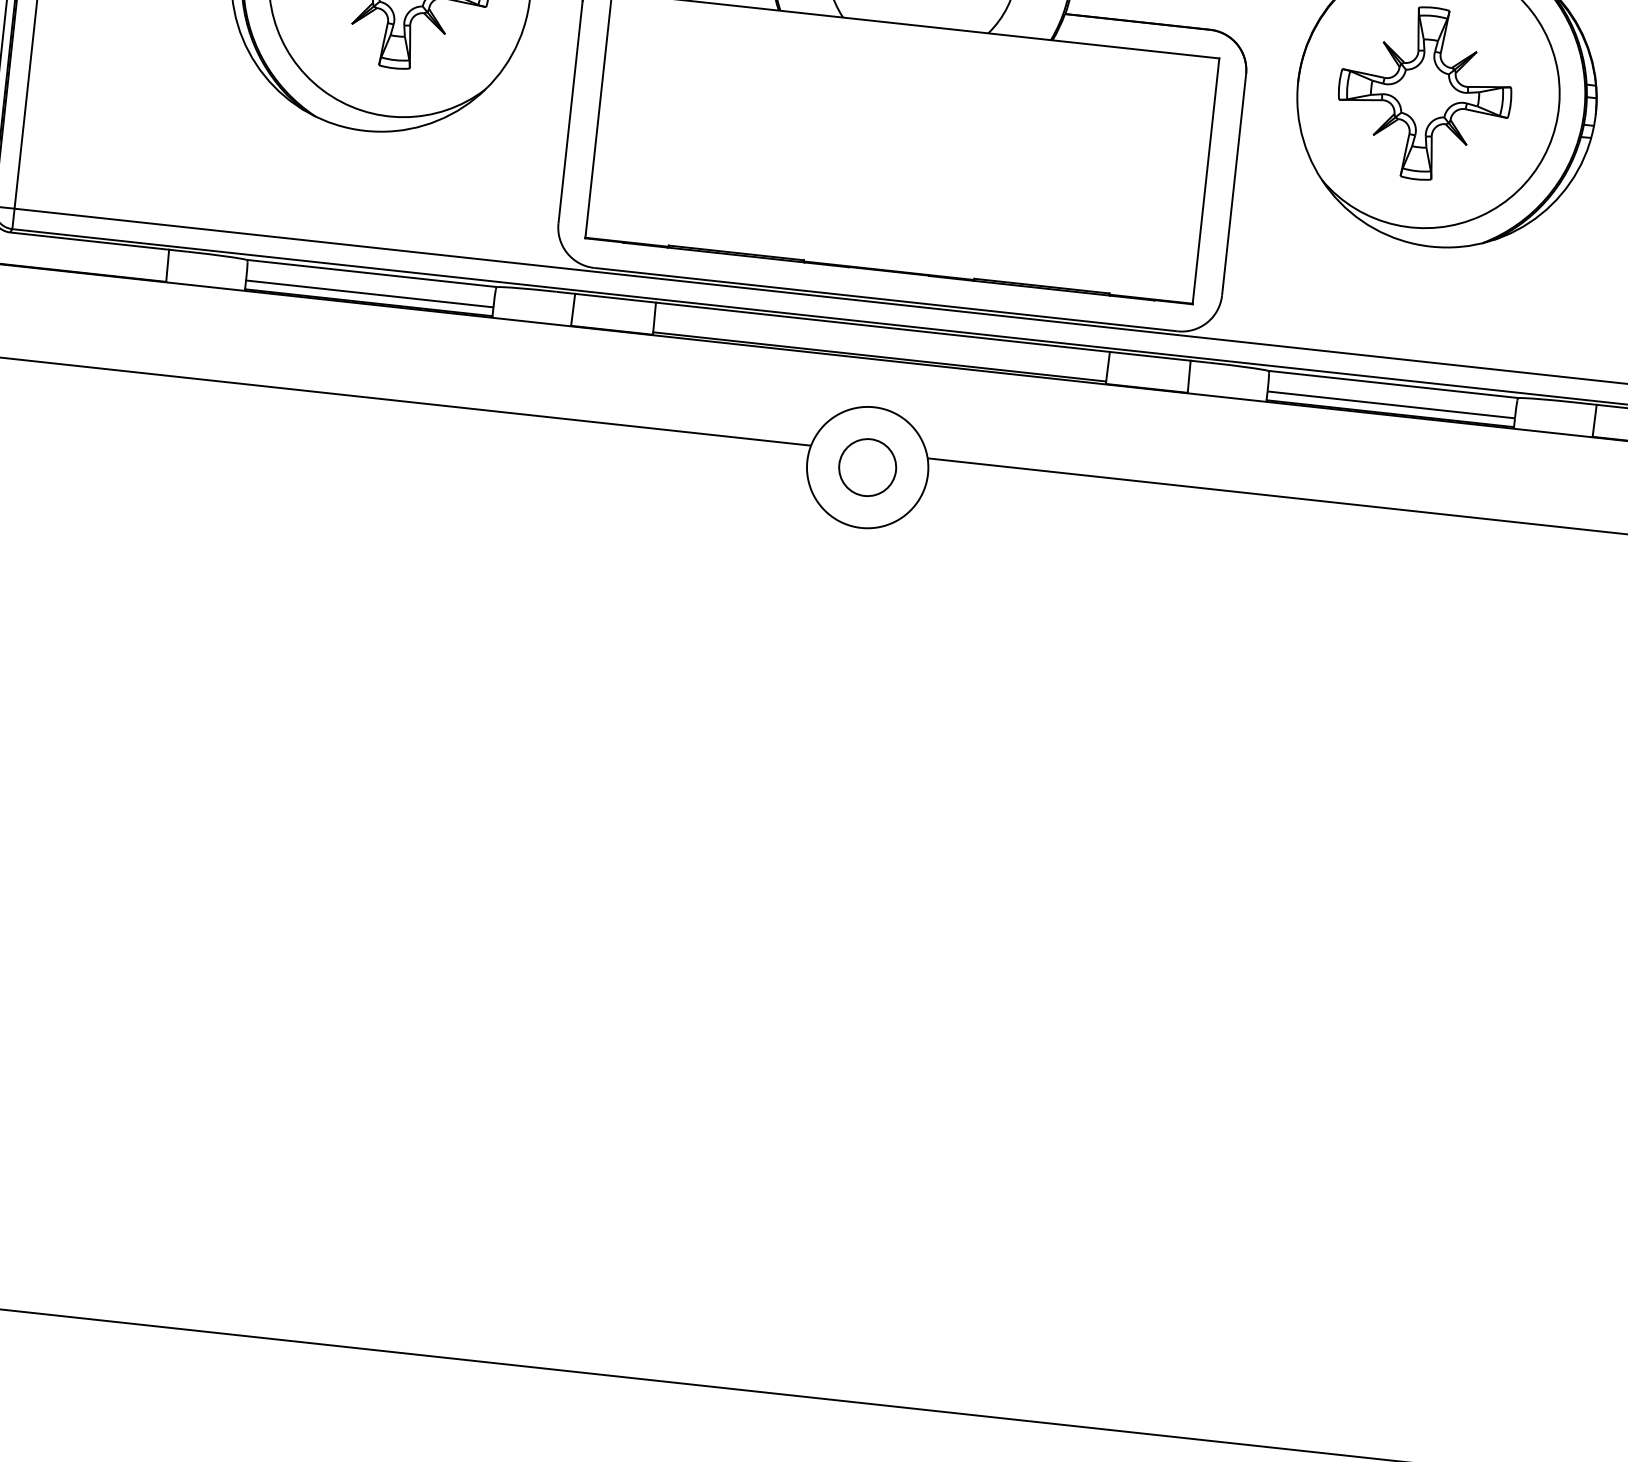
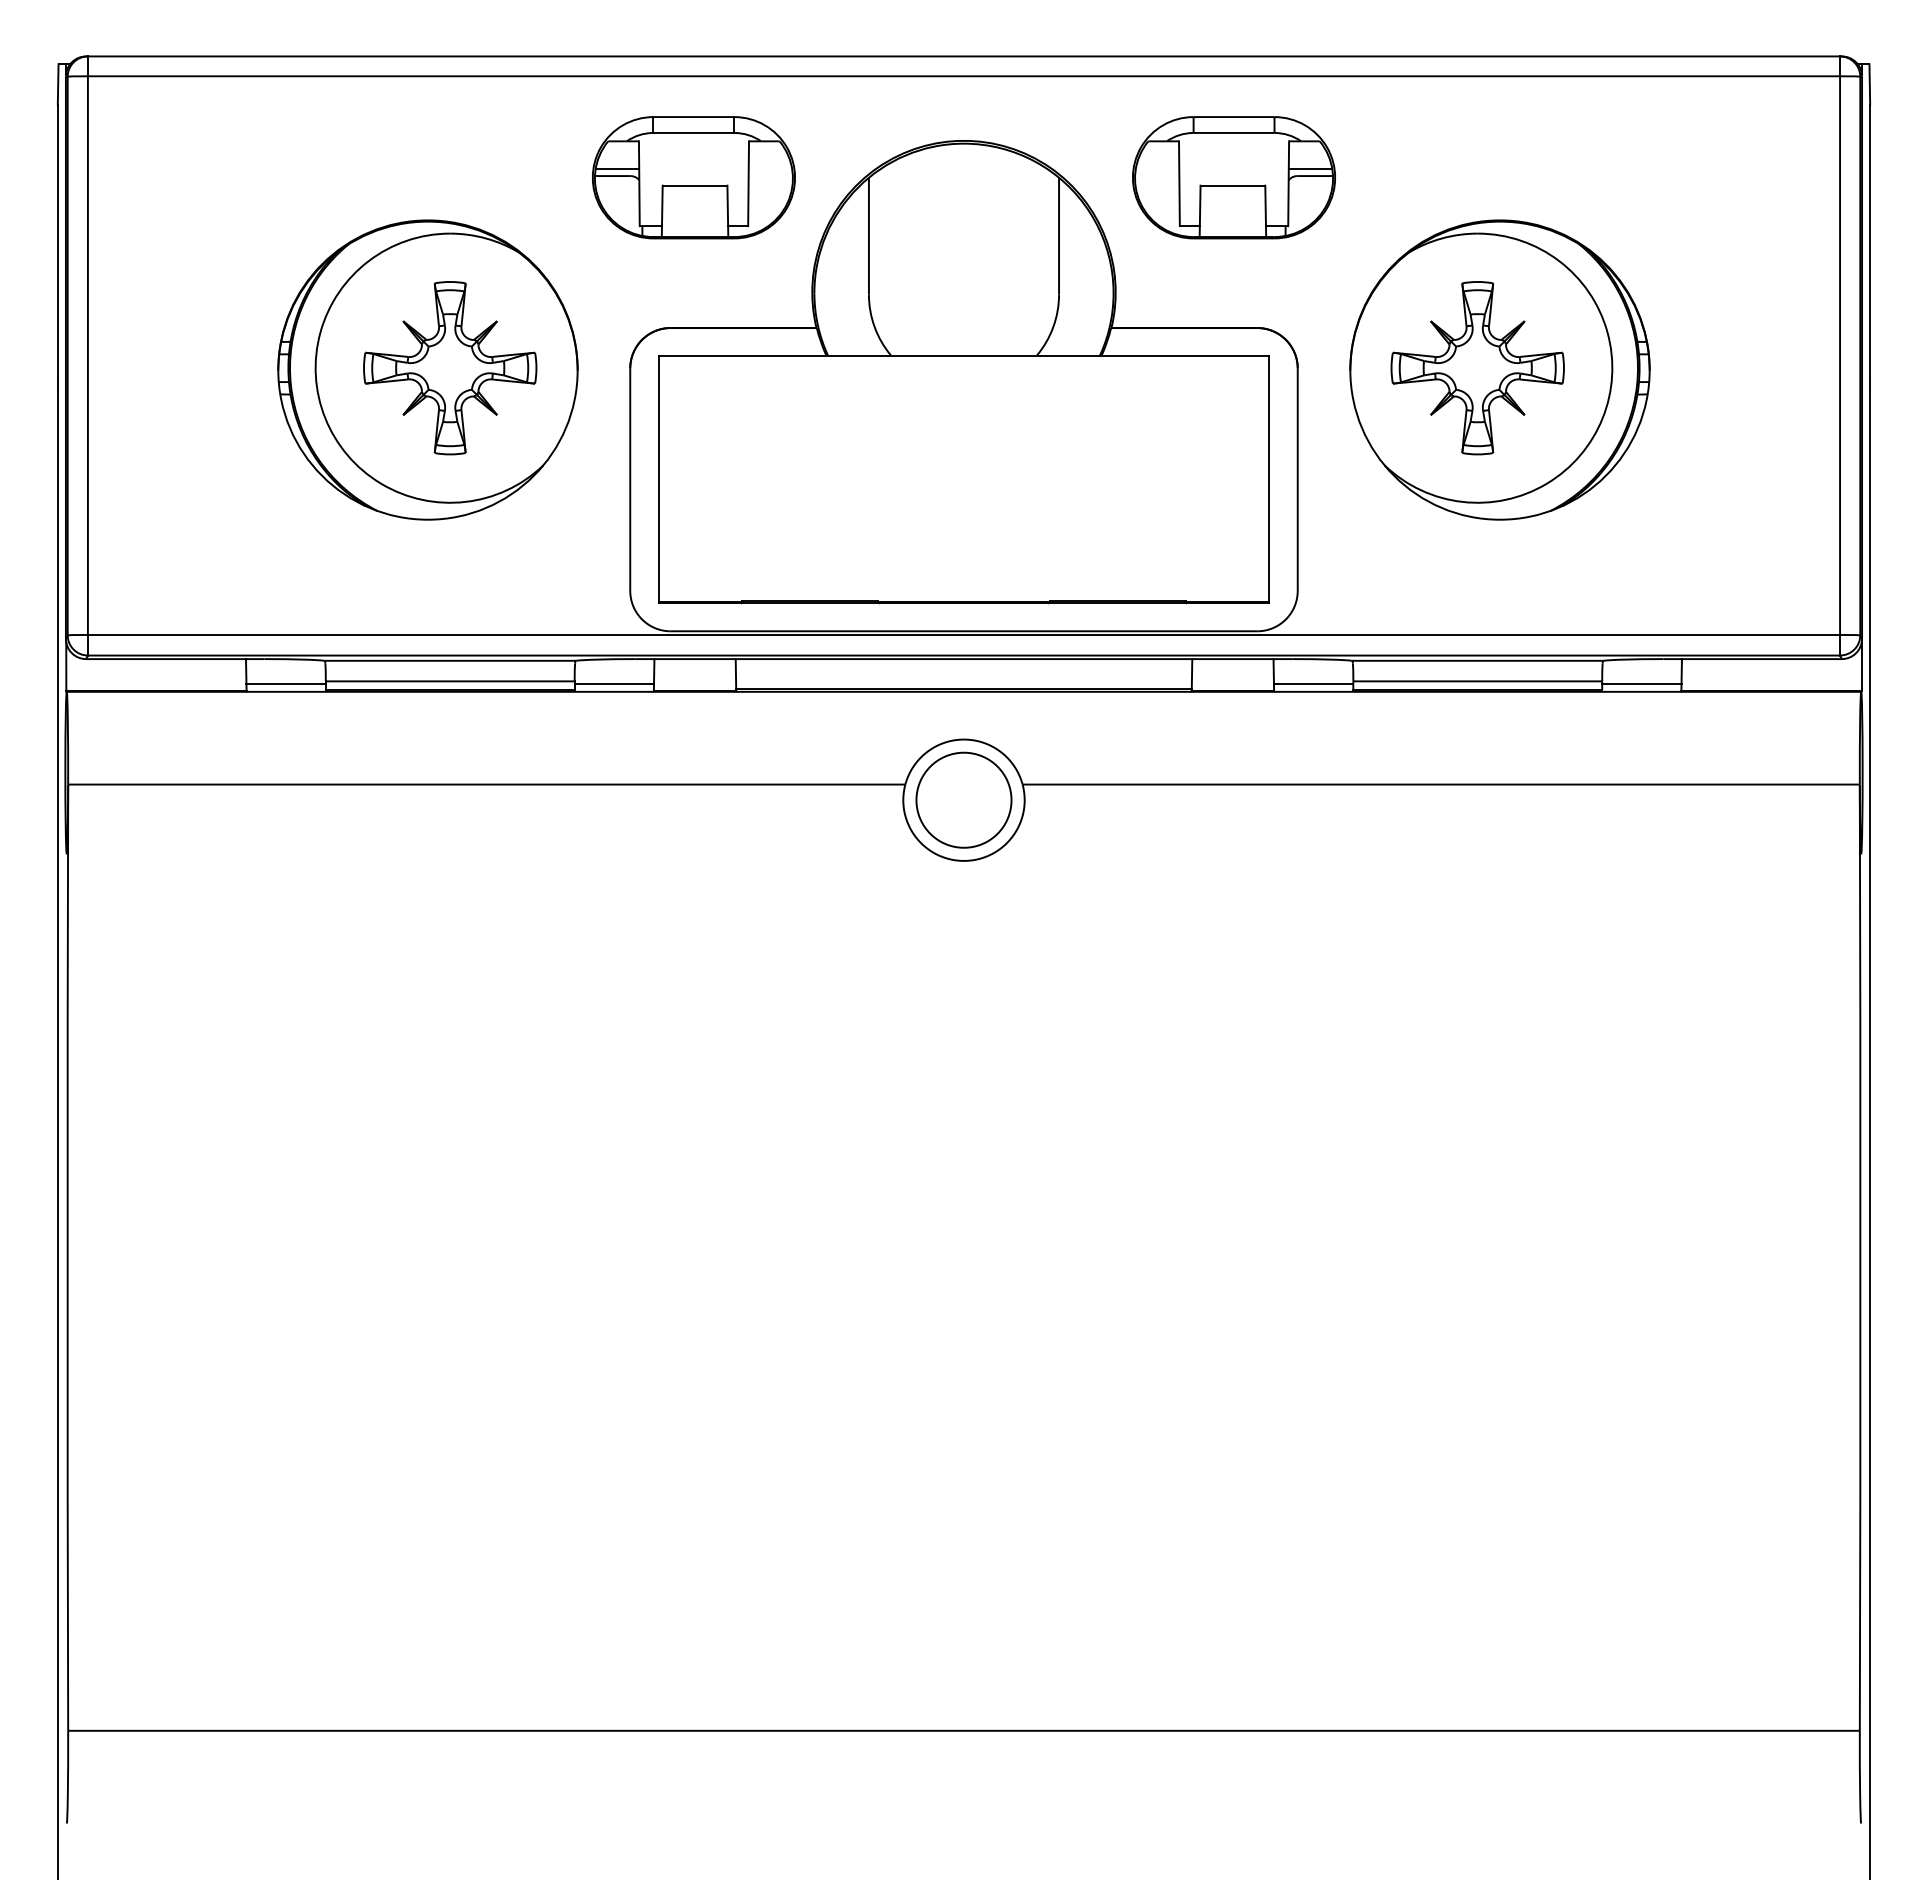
line: (205, 279) -> (285, 684), added
line: (531, 314) -> (613, 684), added
line: (1227, 390) -> (1313, 684), added
line: (1553, 425) -> (1641, 684), added
circle: (867, 466) -> (963, 799), size x1.67

